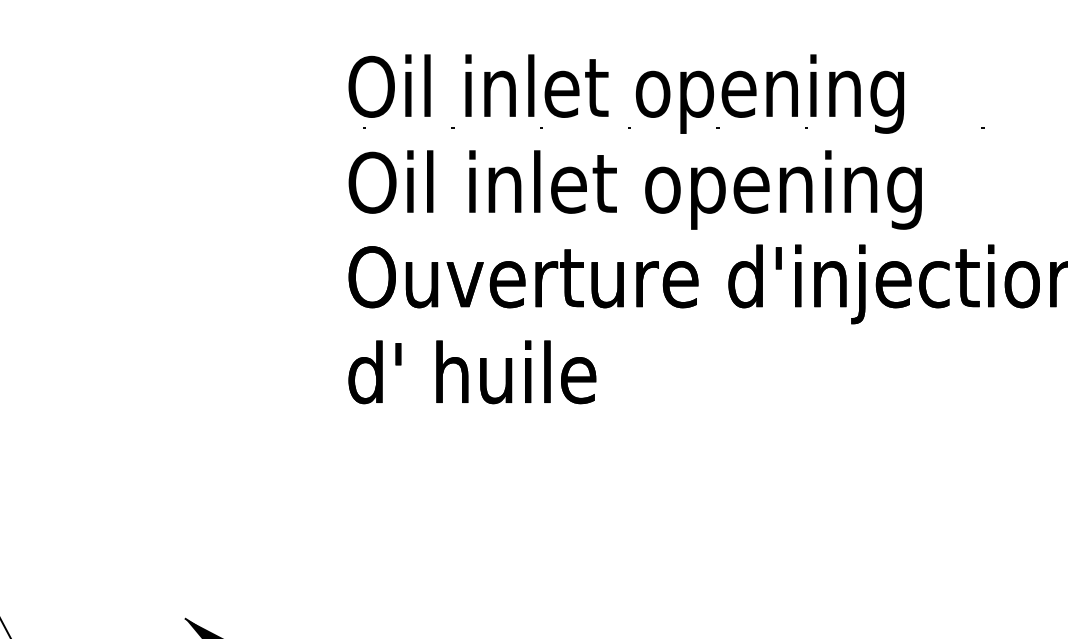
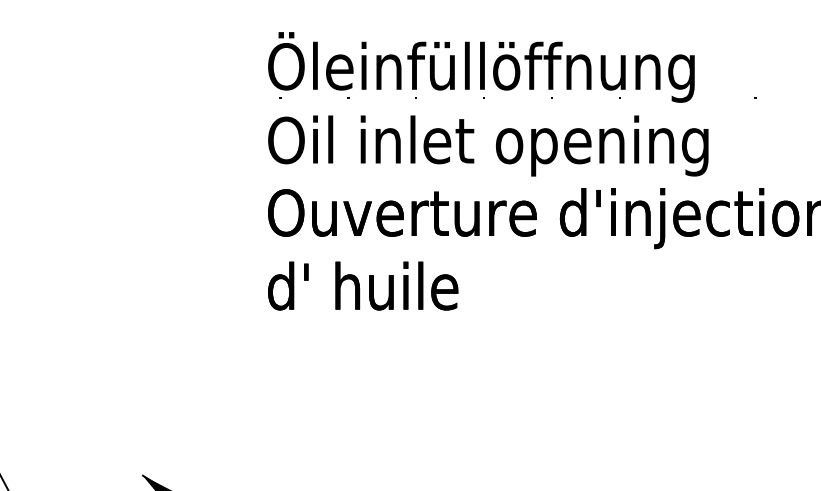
text: (626, 87) -> (481, 67), Oil inlet opening -> Öleinfüllöffnung

